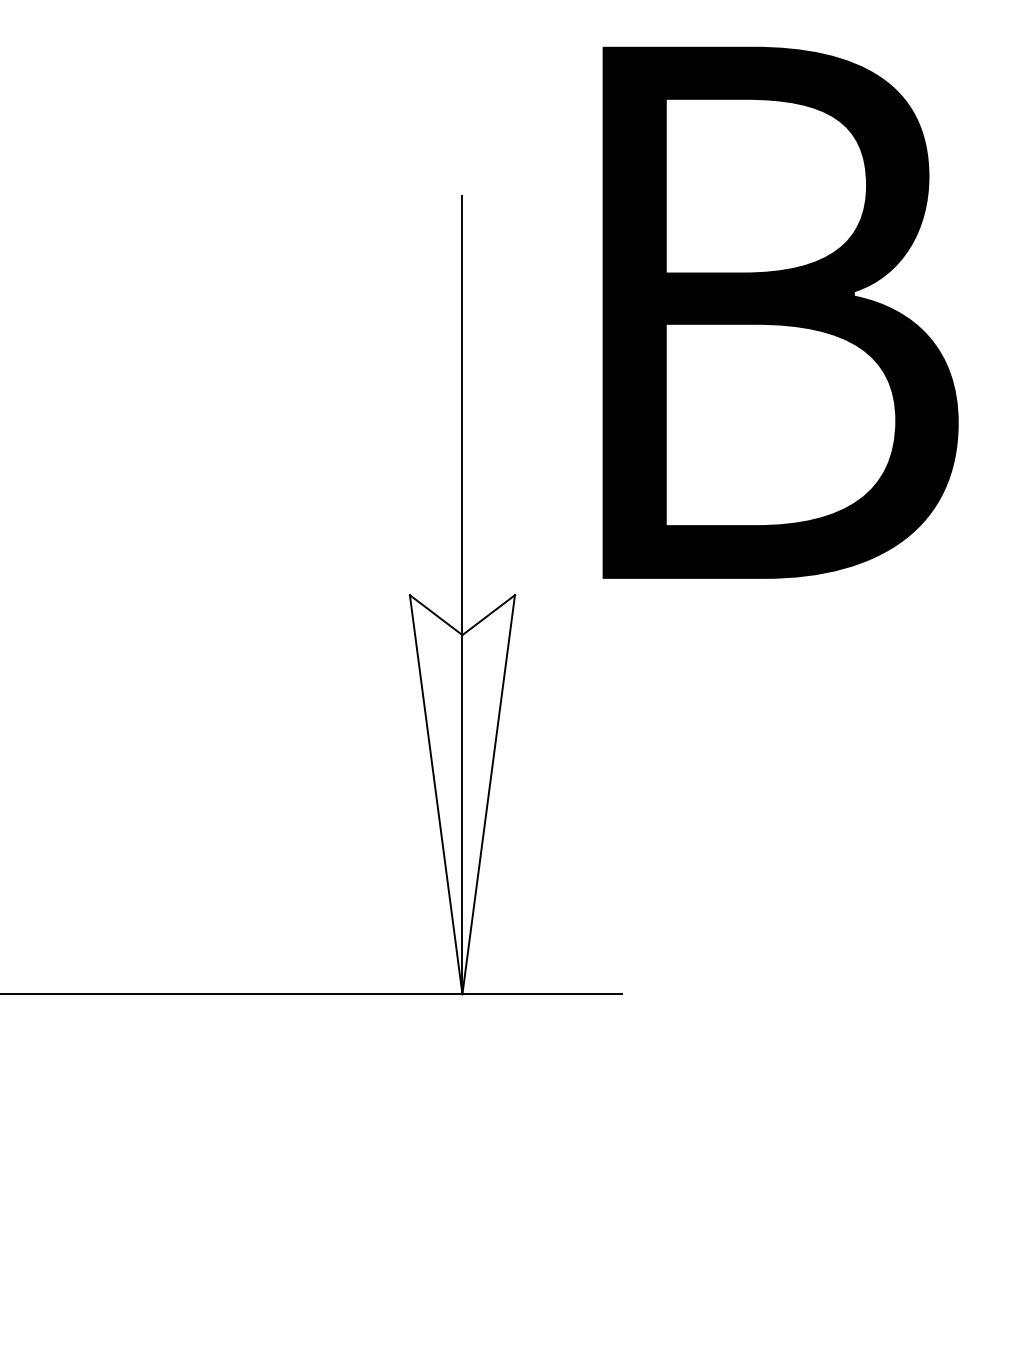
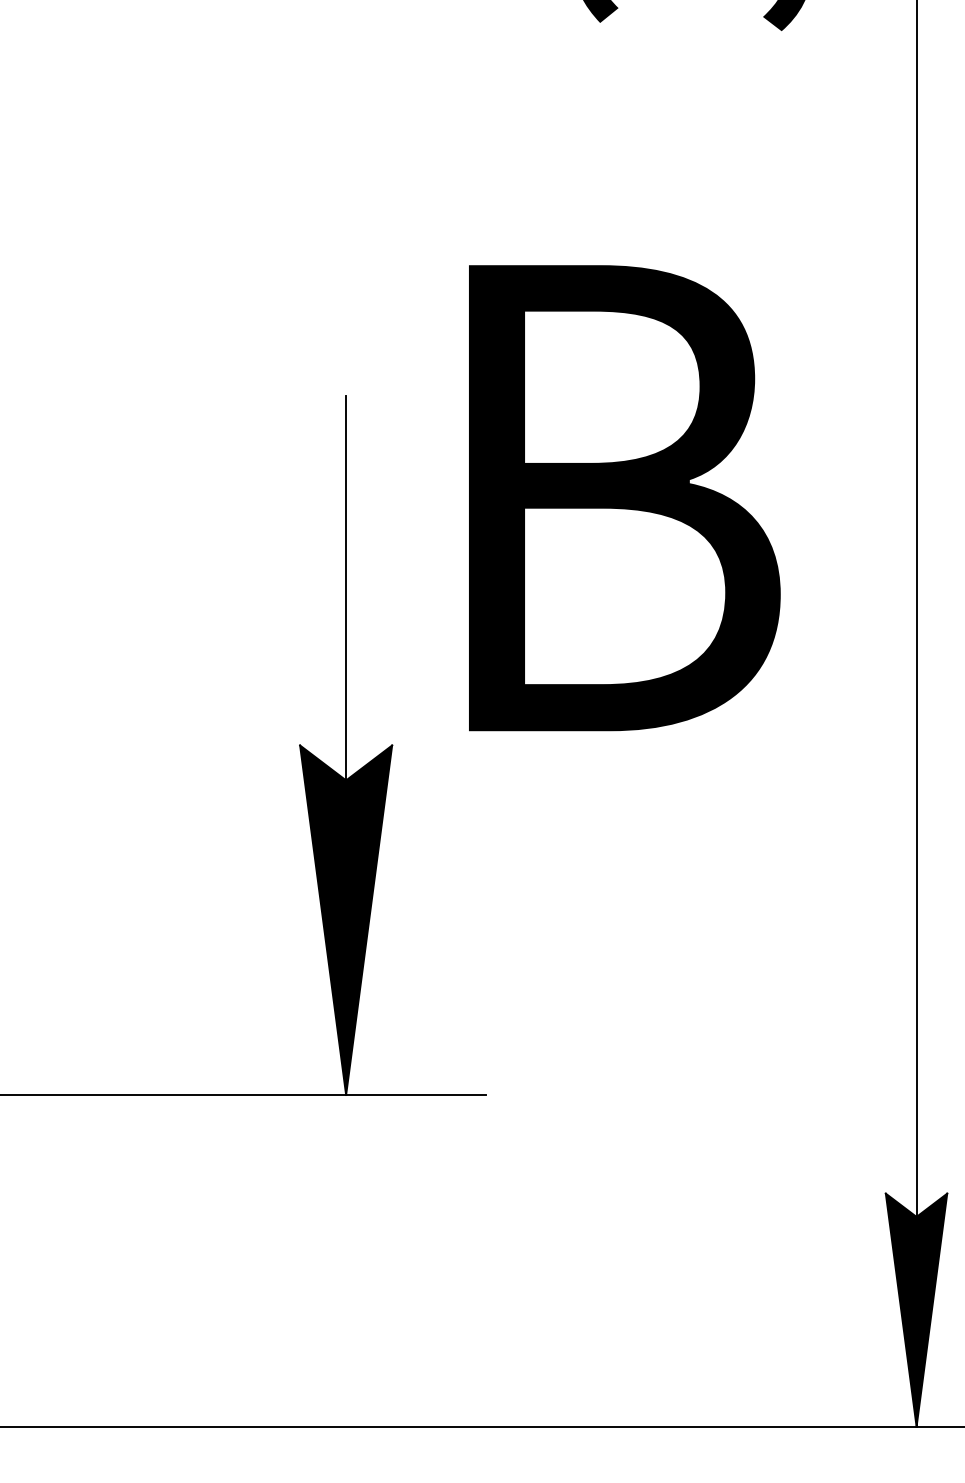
fill: (462, 793) -> (346, 919), added

